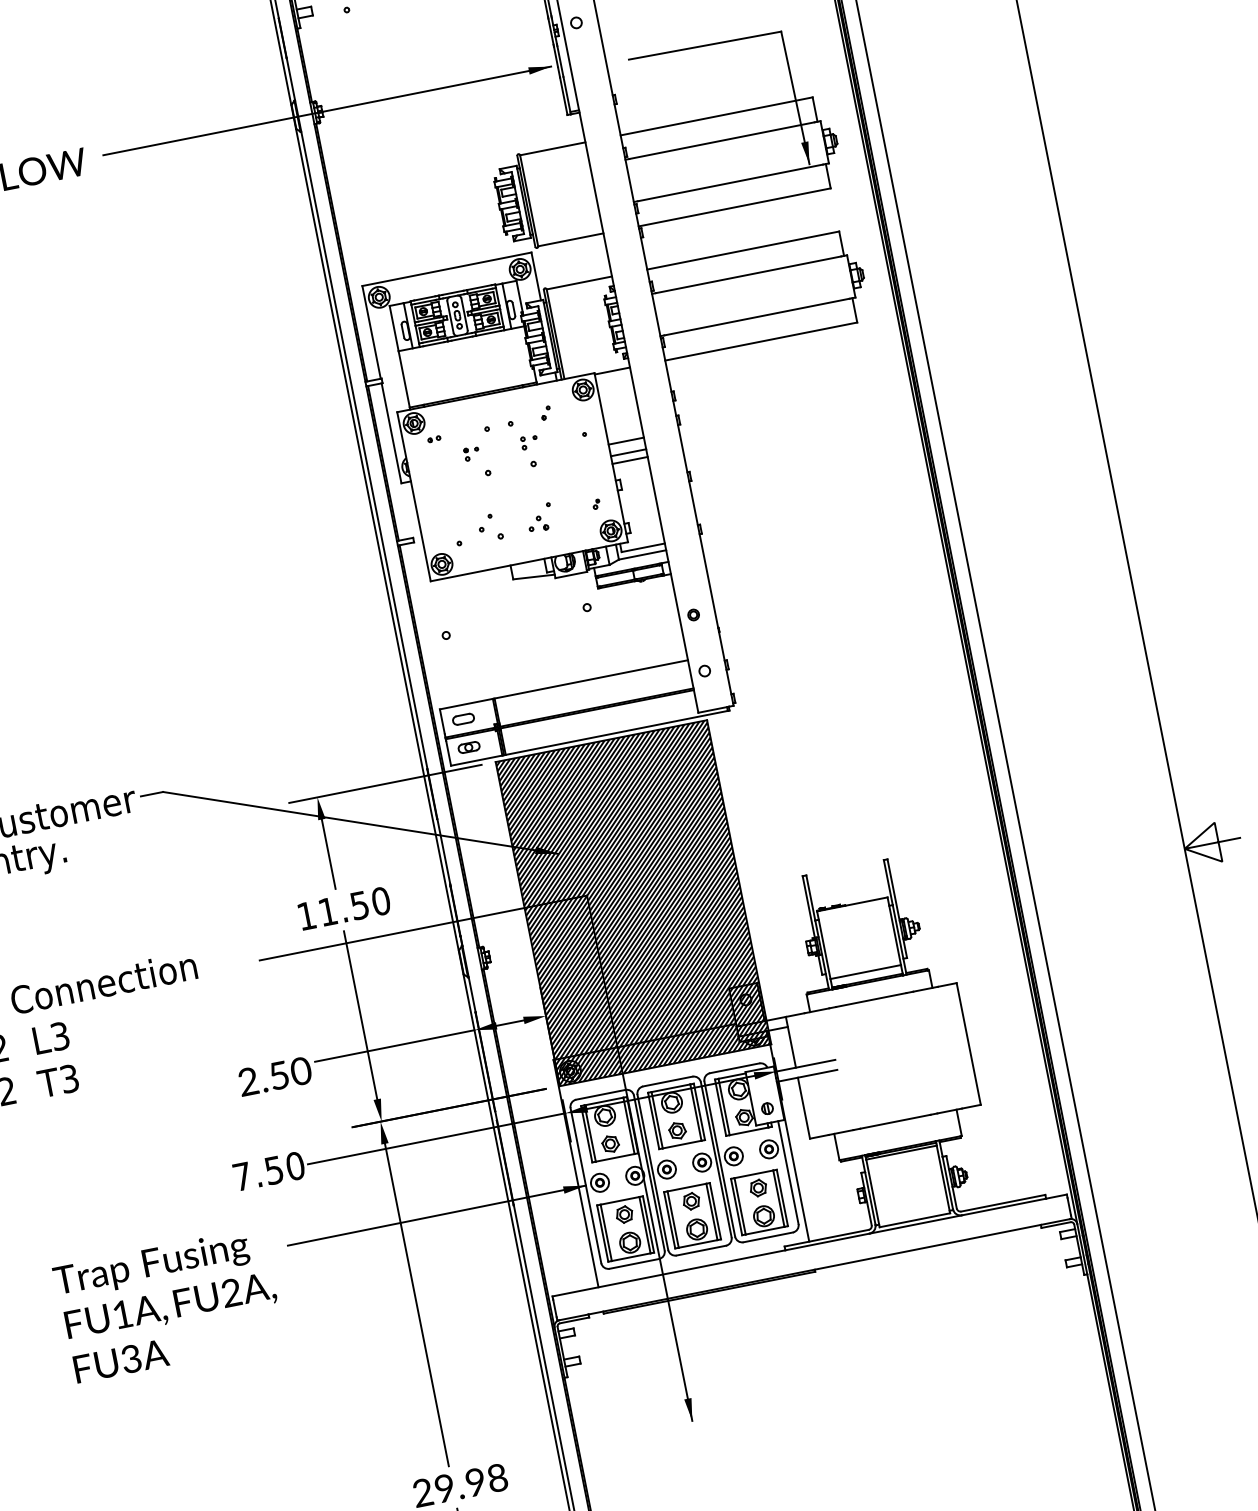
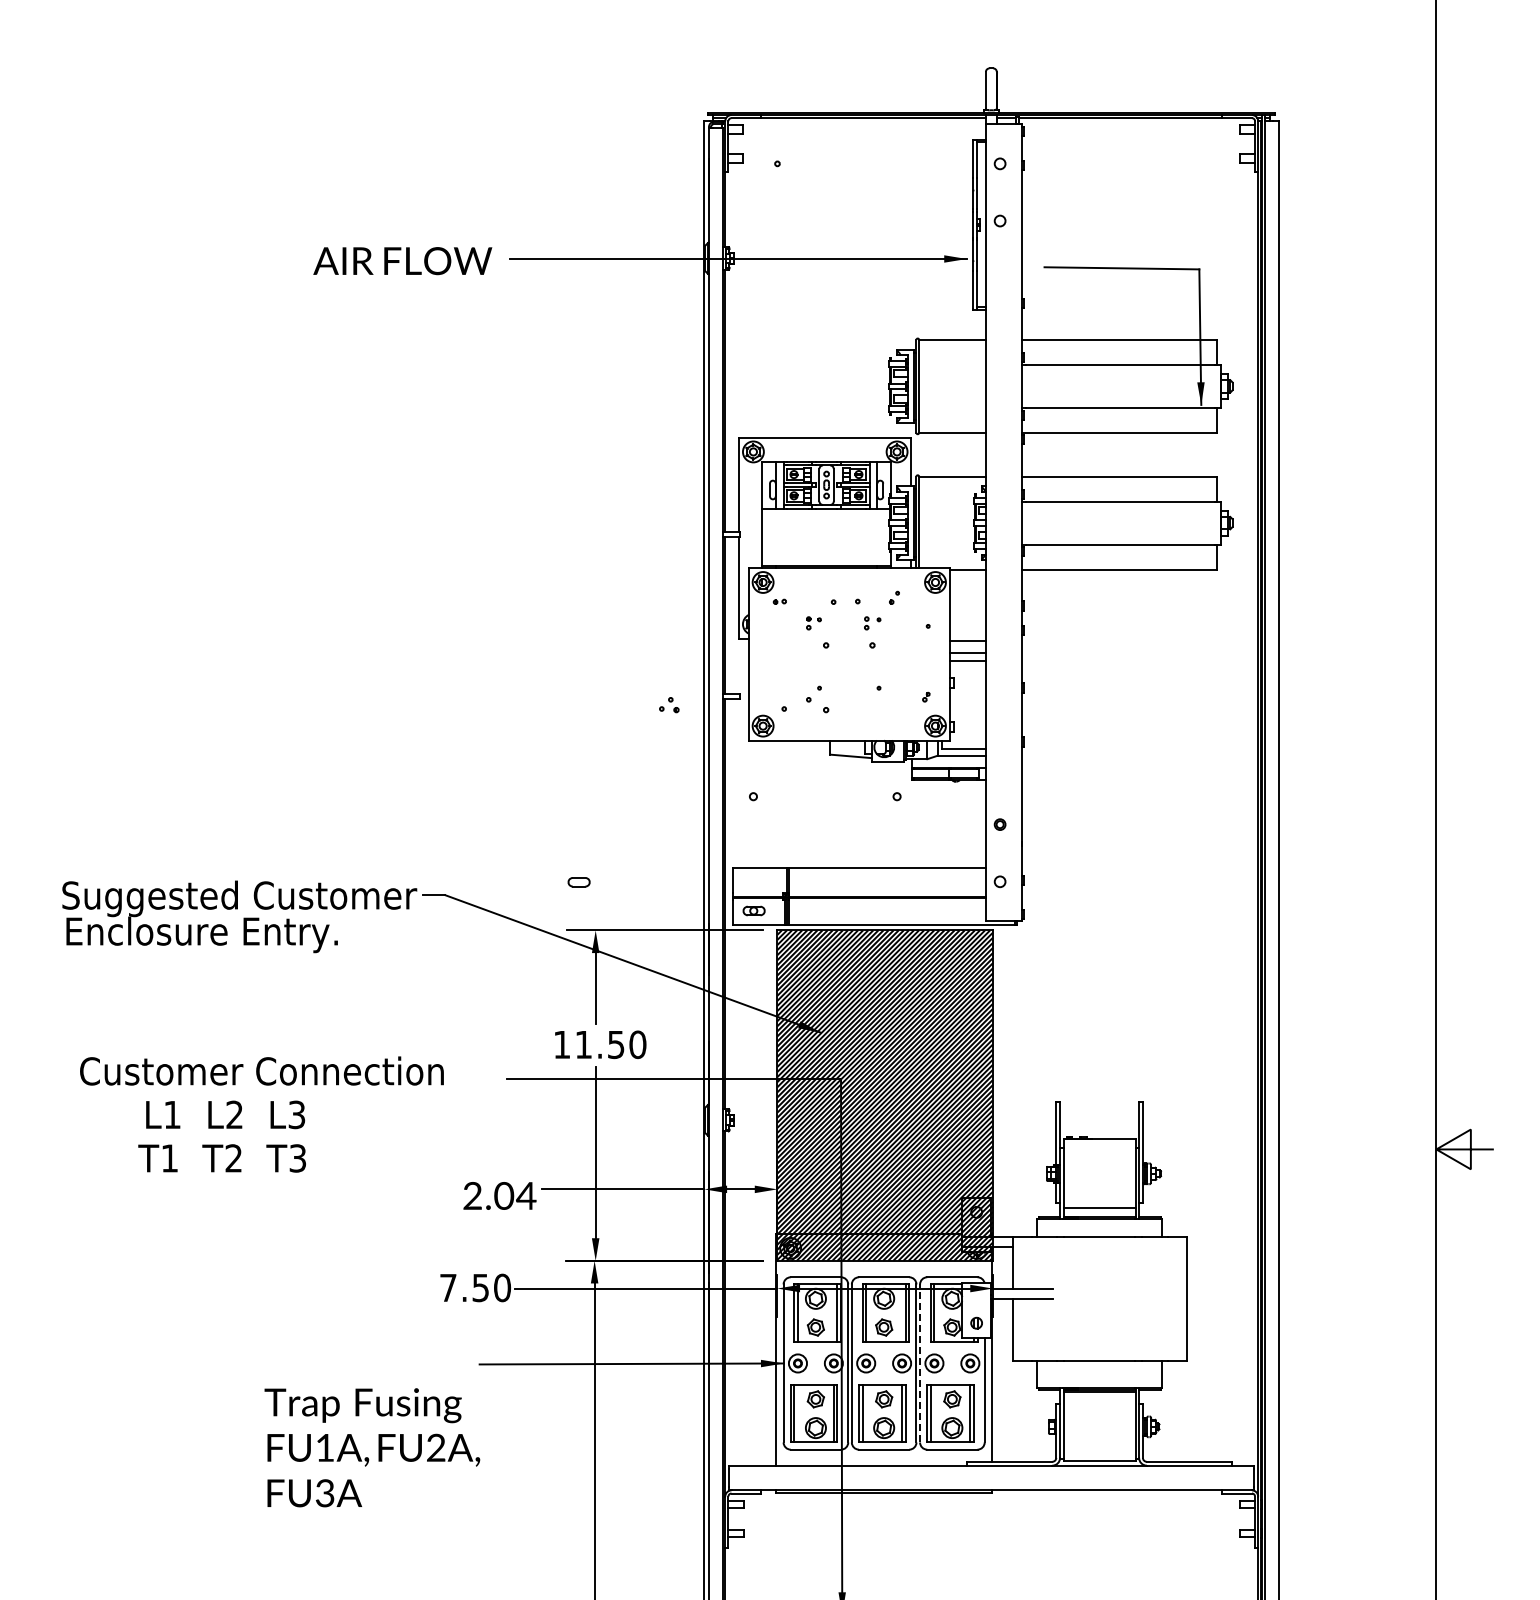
part: (538, 524) -> (669, 705), moved
part: (462, 719) -> (578, 882), moved
text: (290, 1072) -> (515, 1195), 2.50 -> 2.04
line: (720, 1158) -> (920, 1362), solid -> dashed
text: (169, 1304) -> (372, 1447), moved

